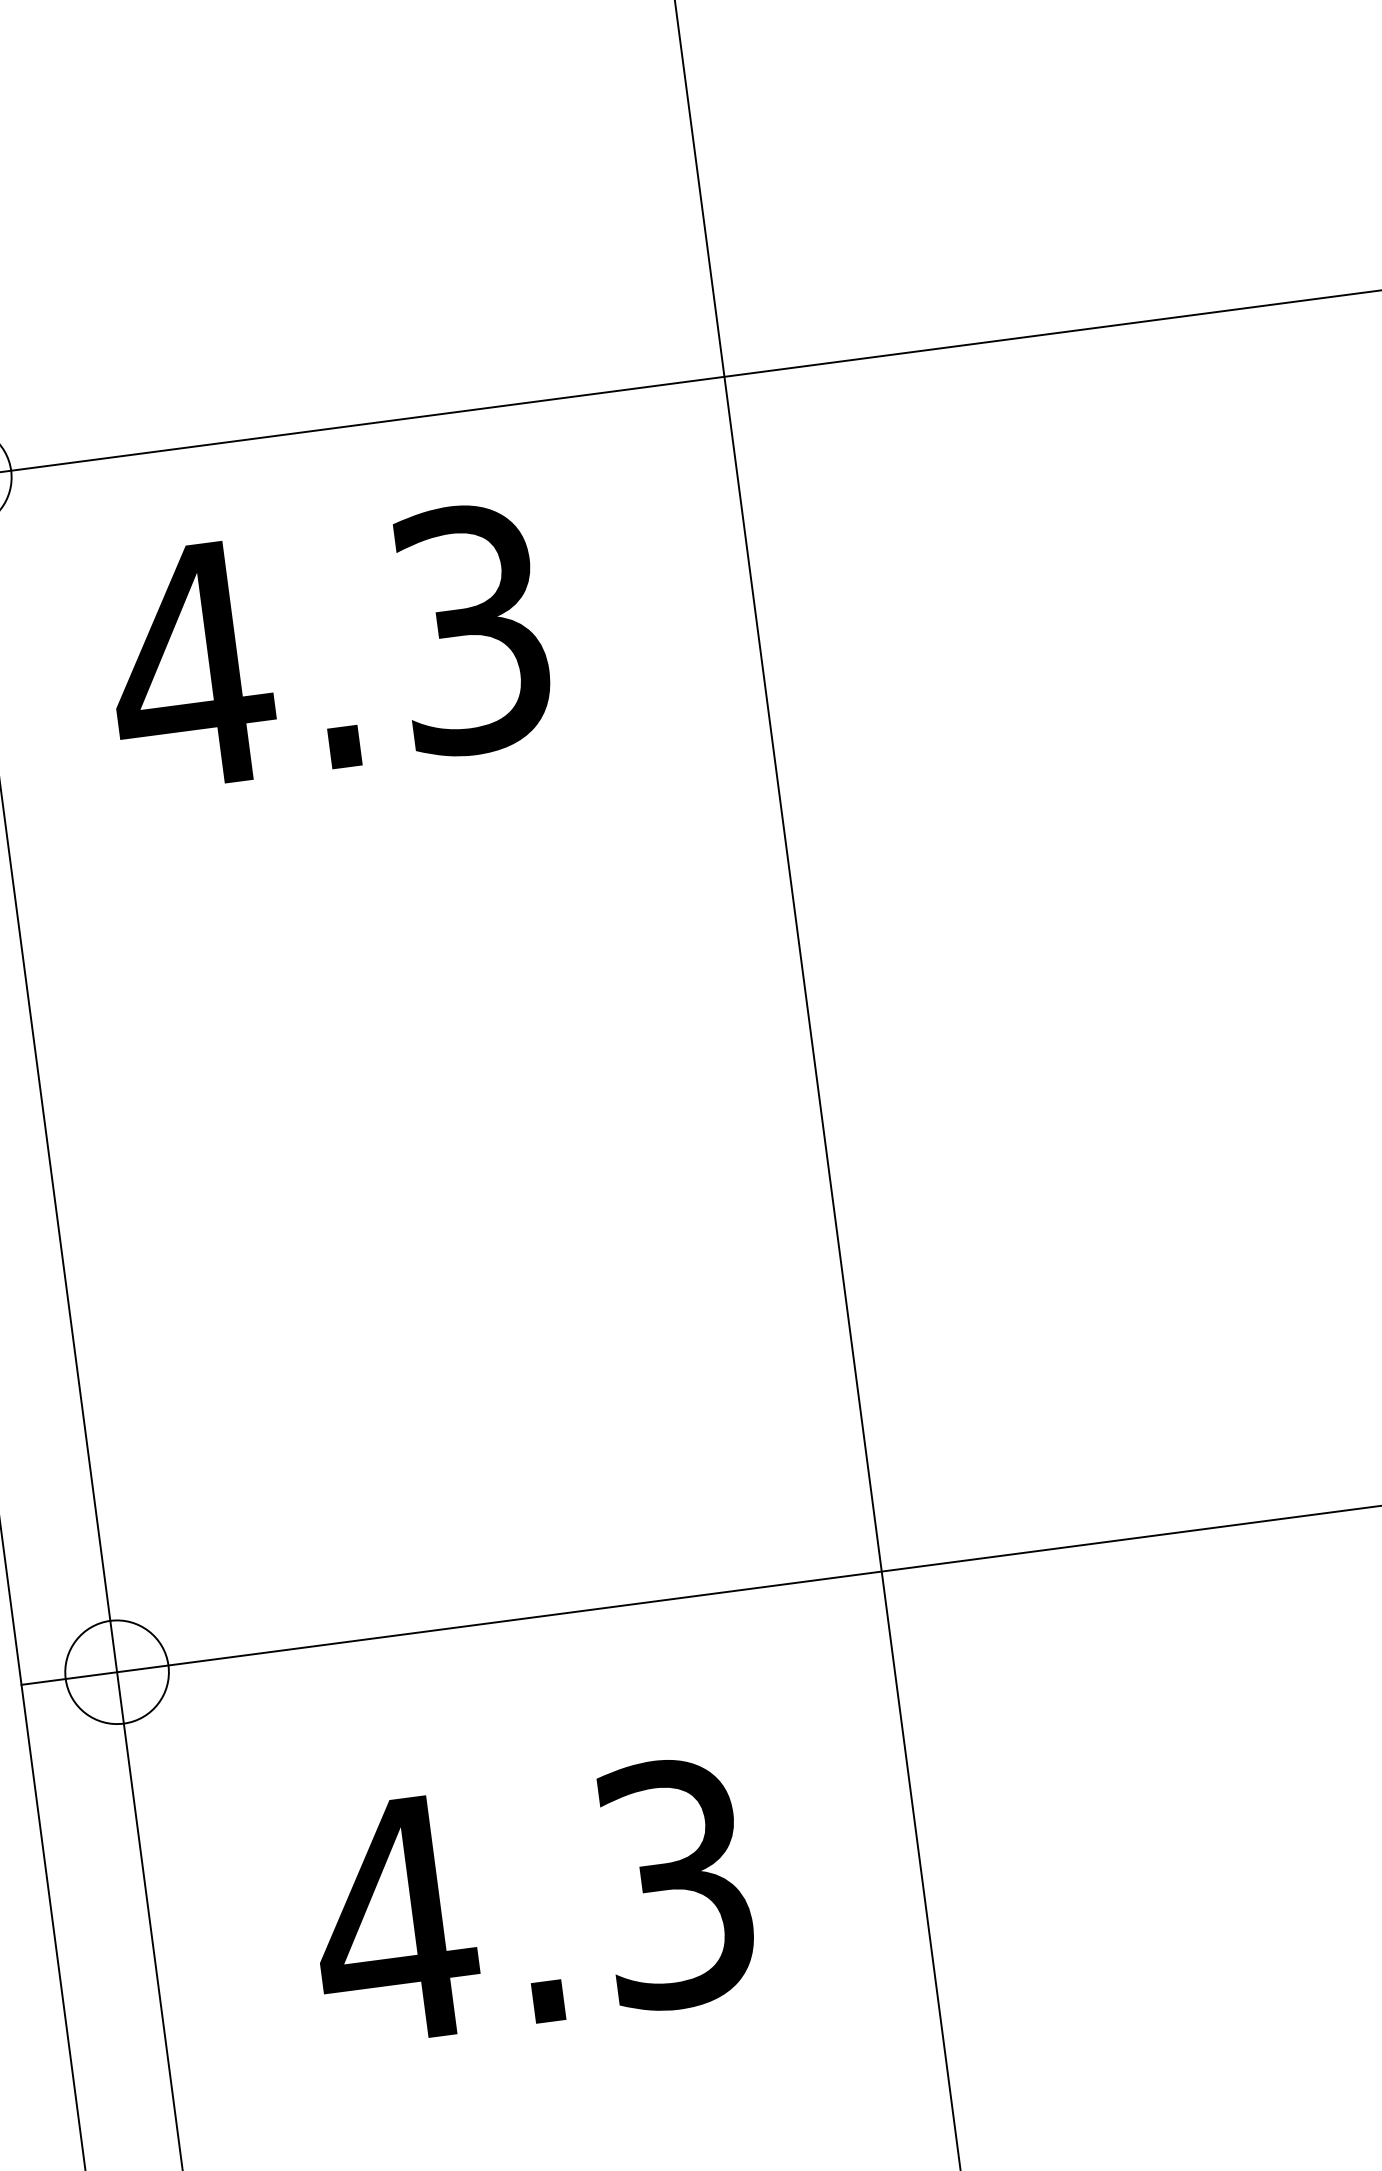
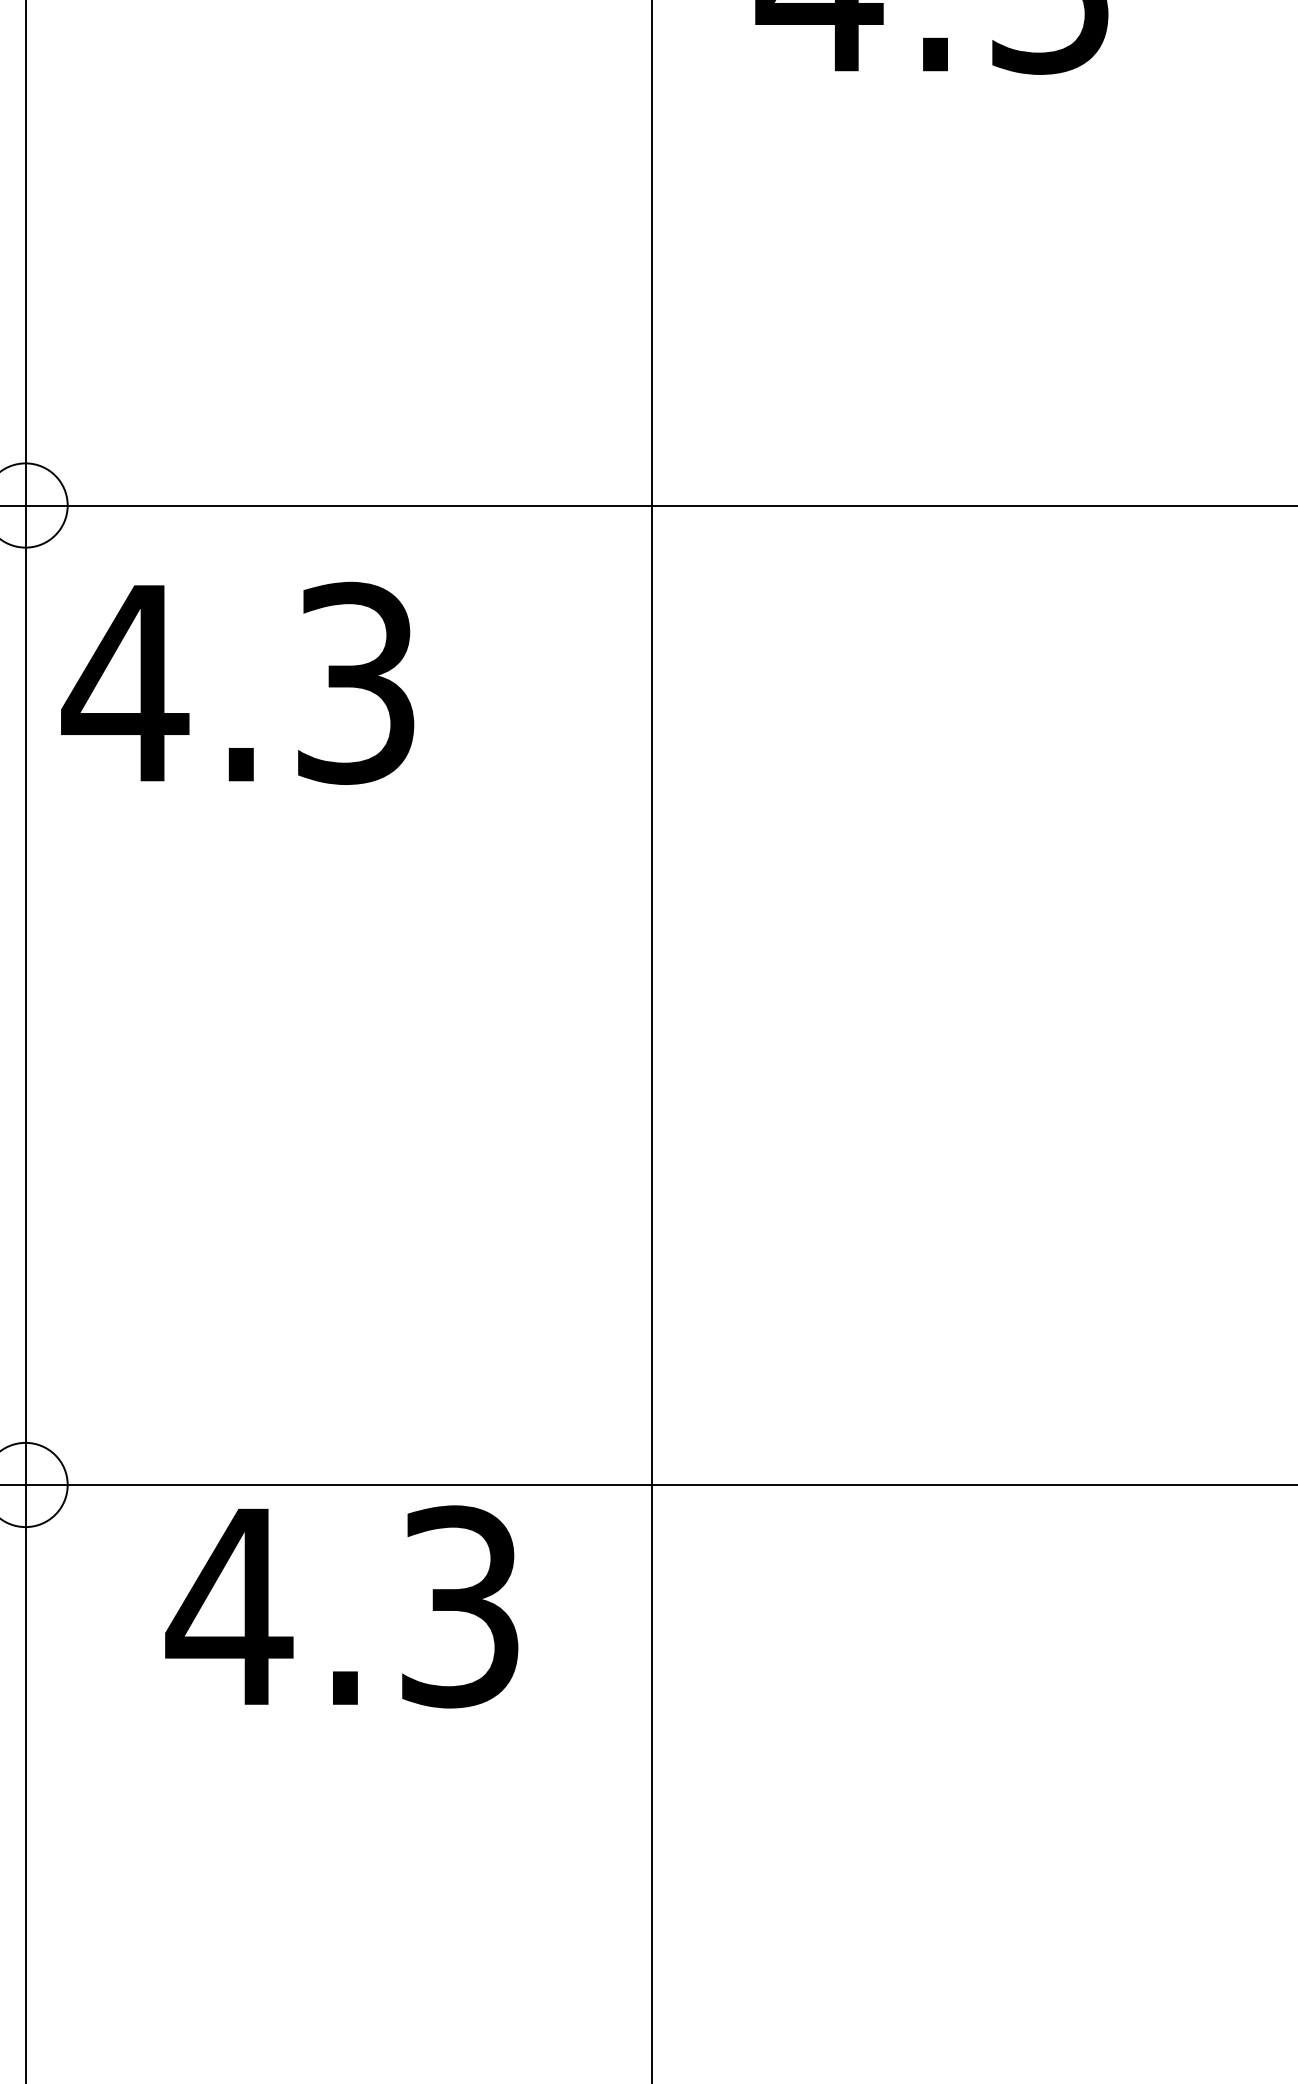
text: (327, 647) -> (237, 682), moved
text: (530, 1902) -> (341, 1606), moved

